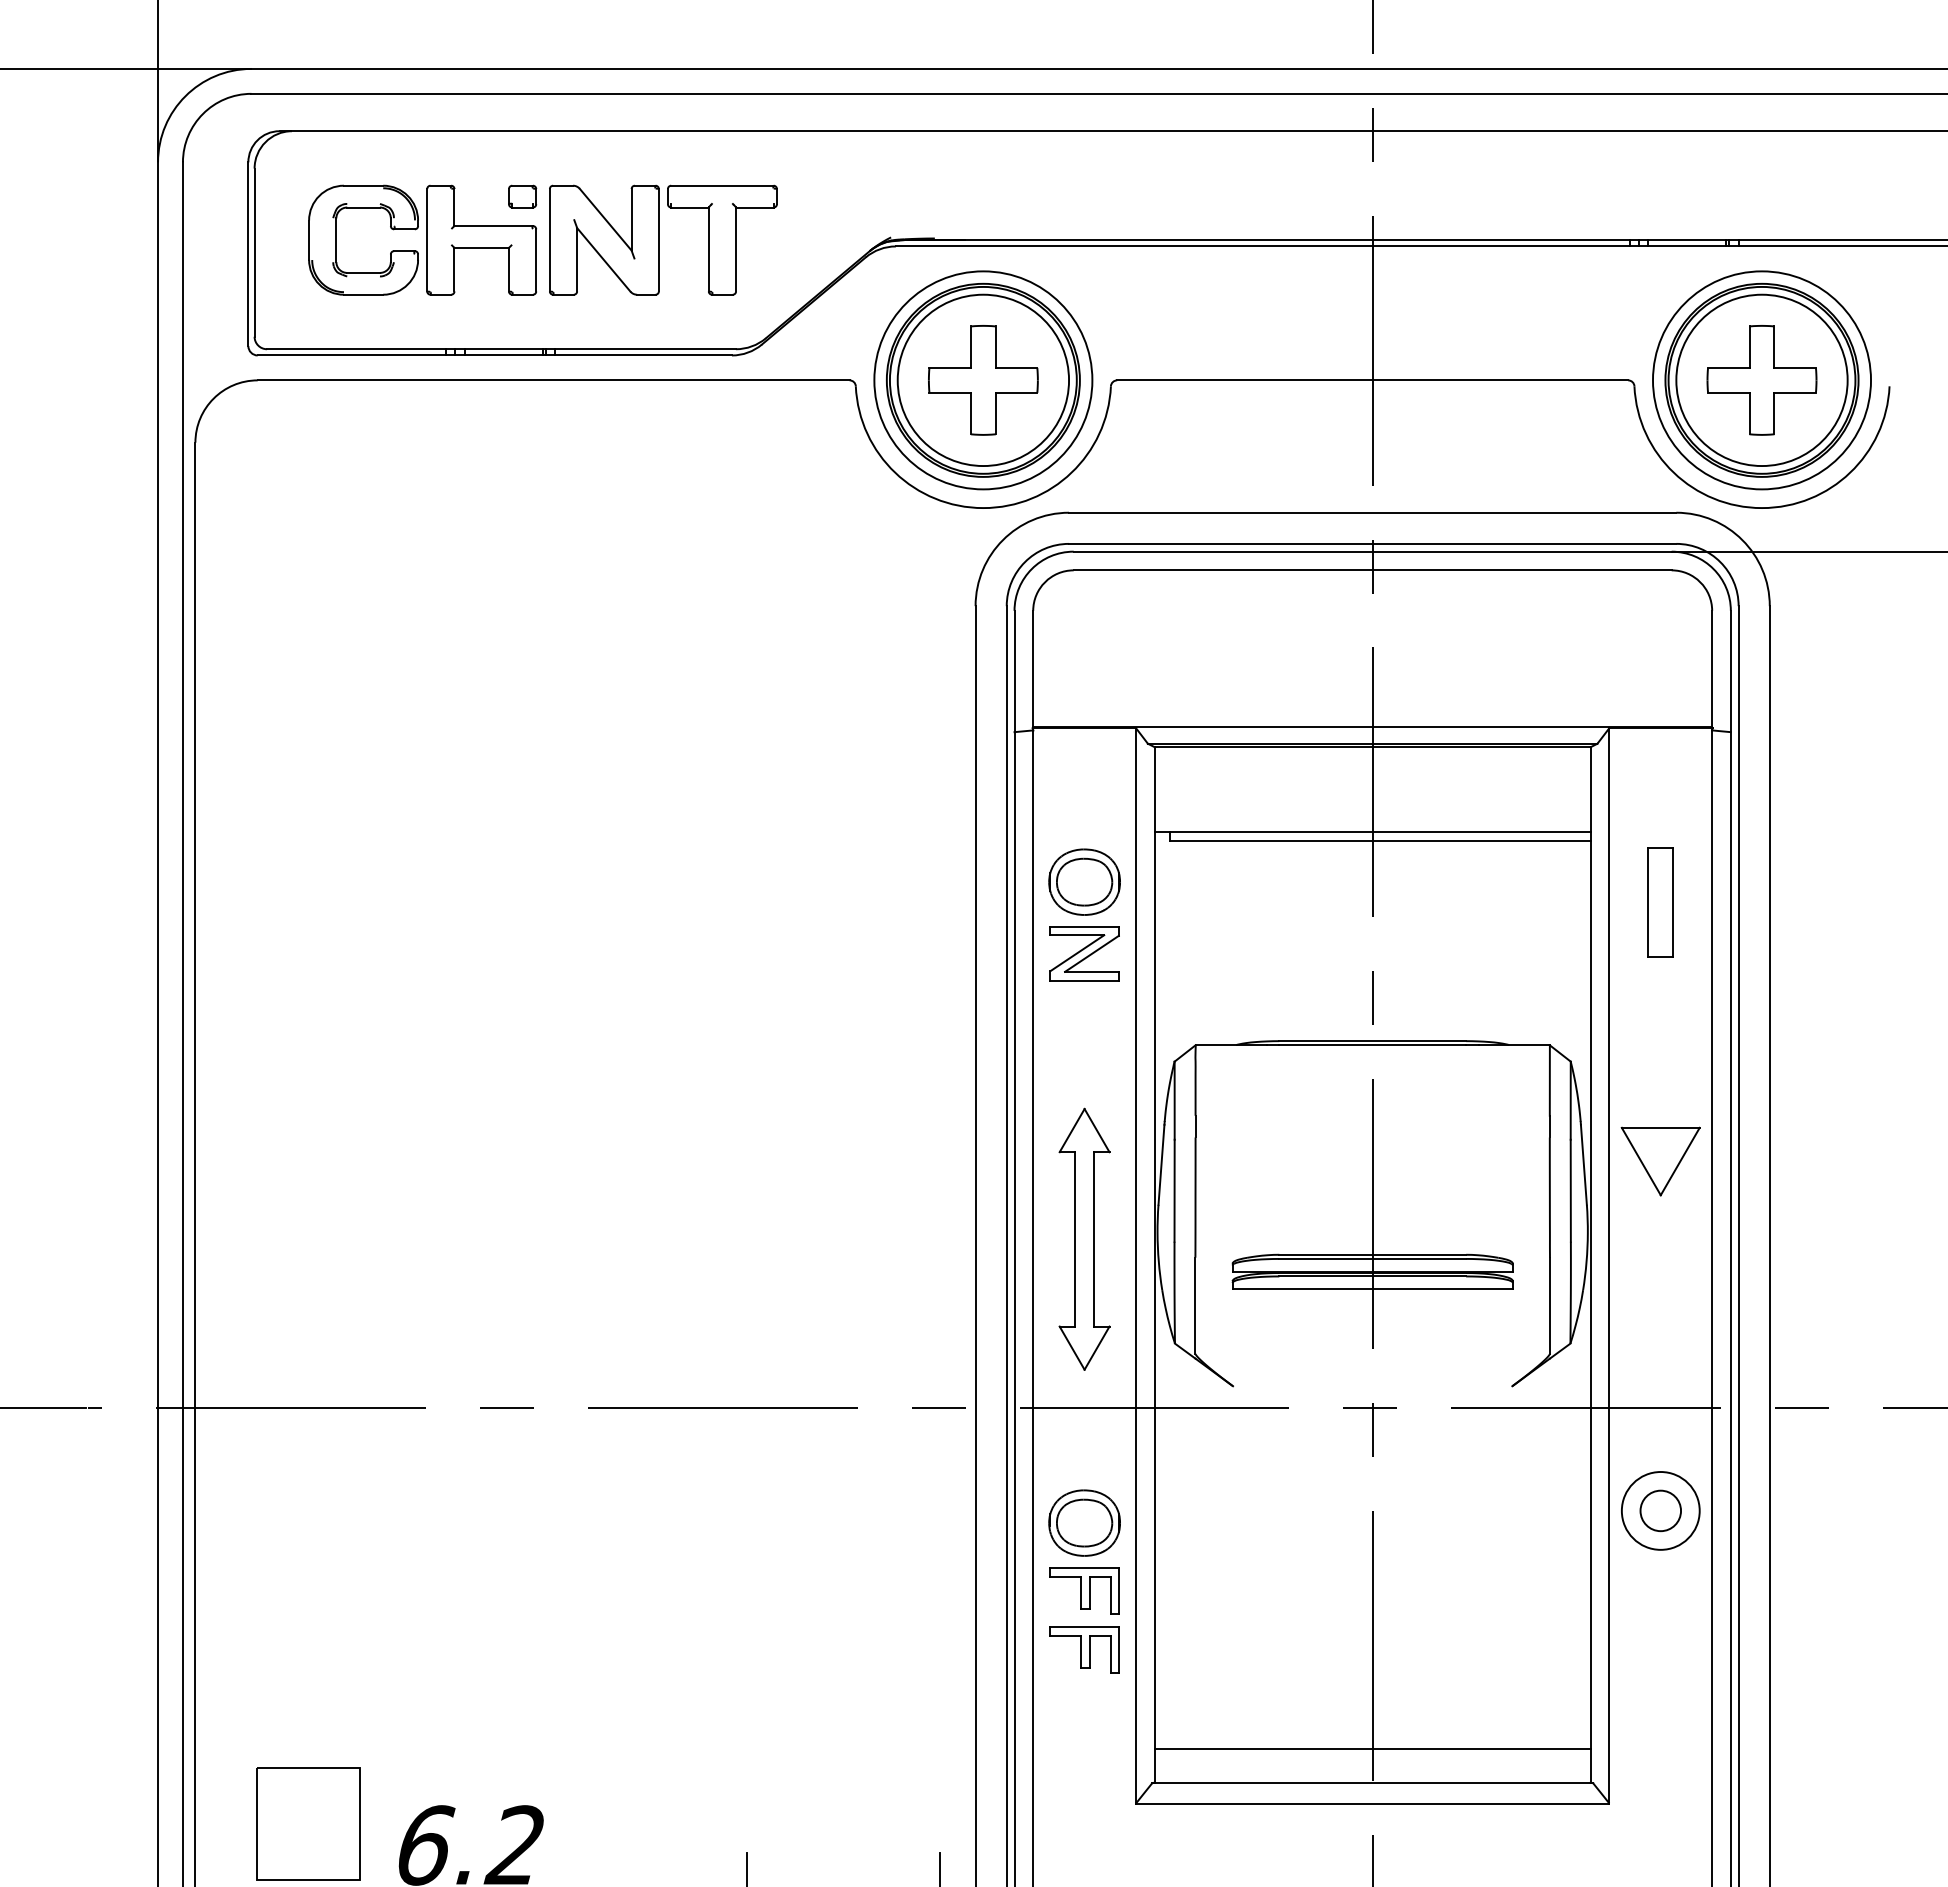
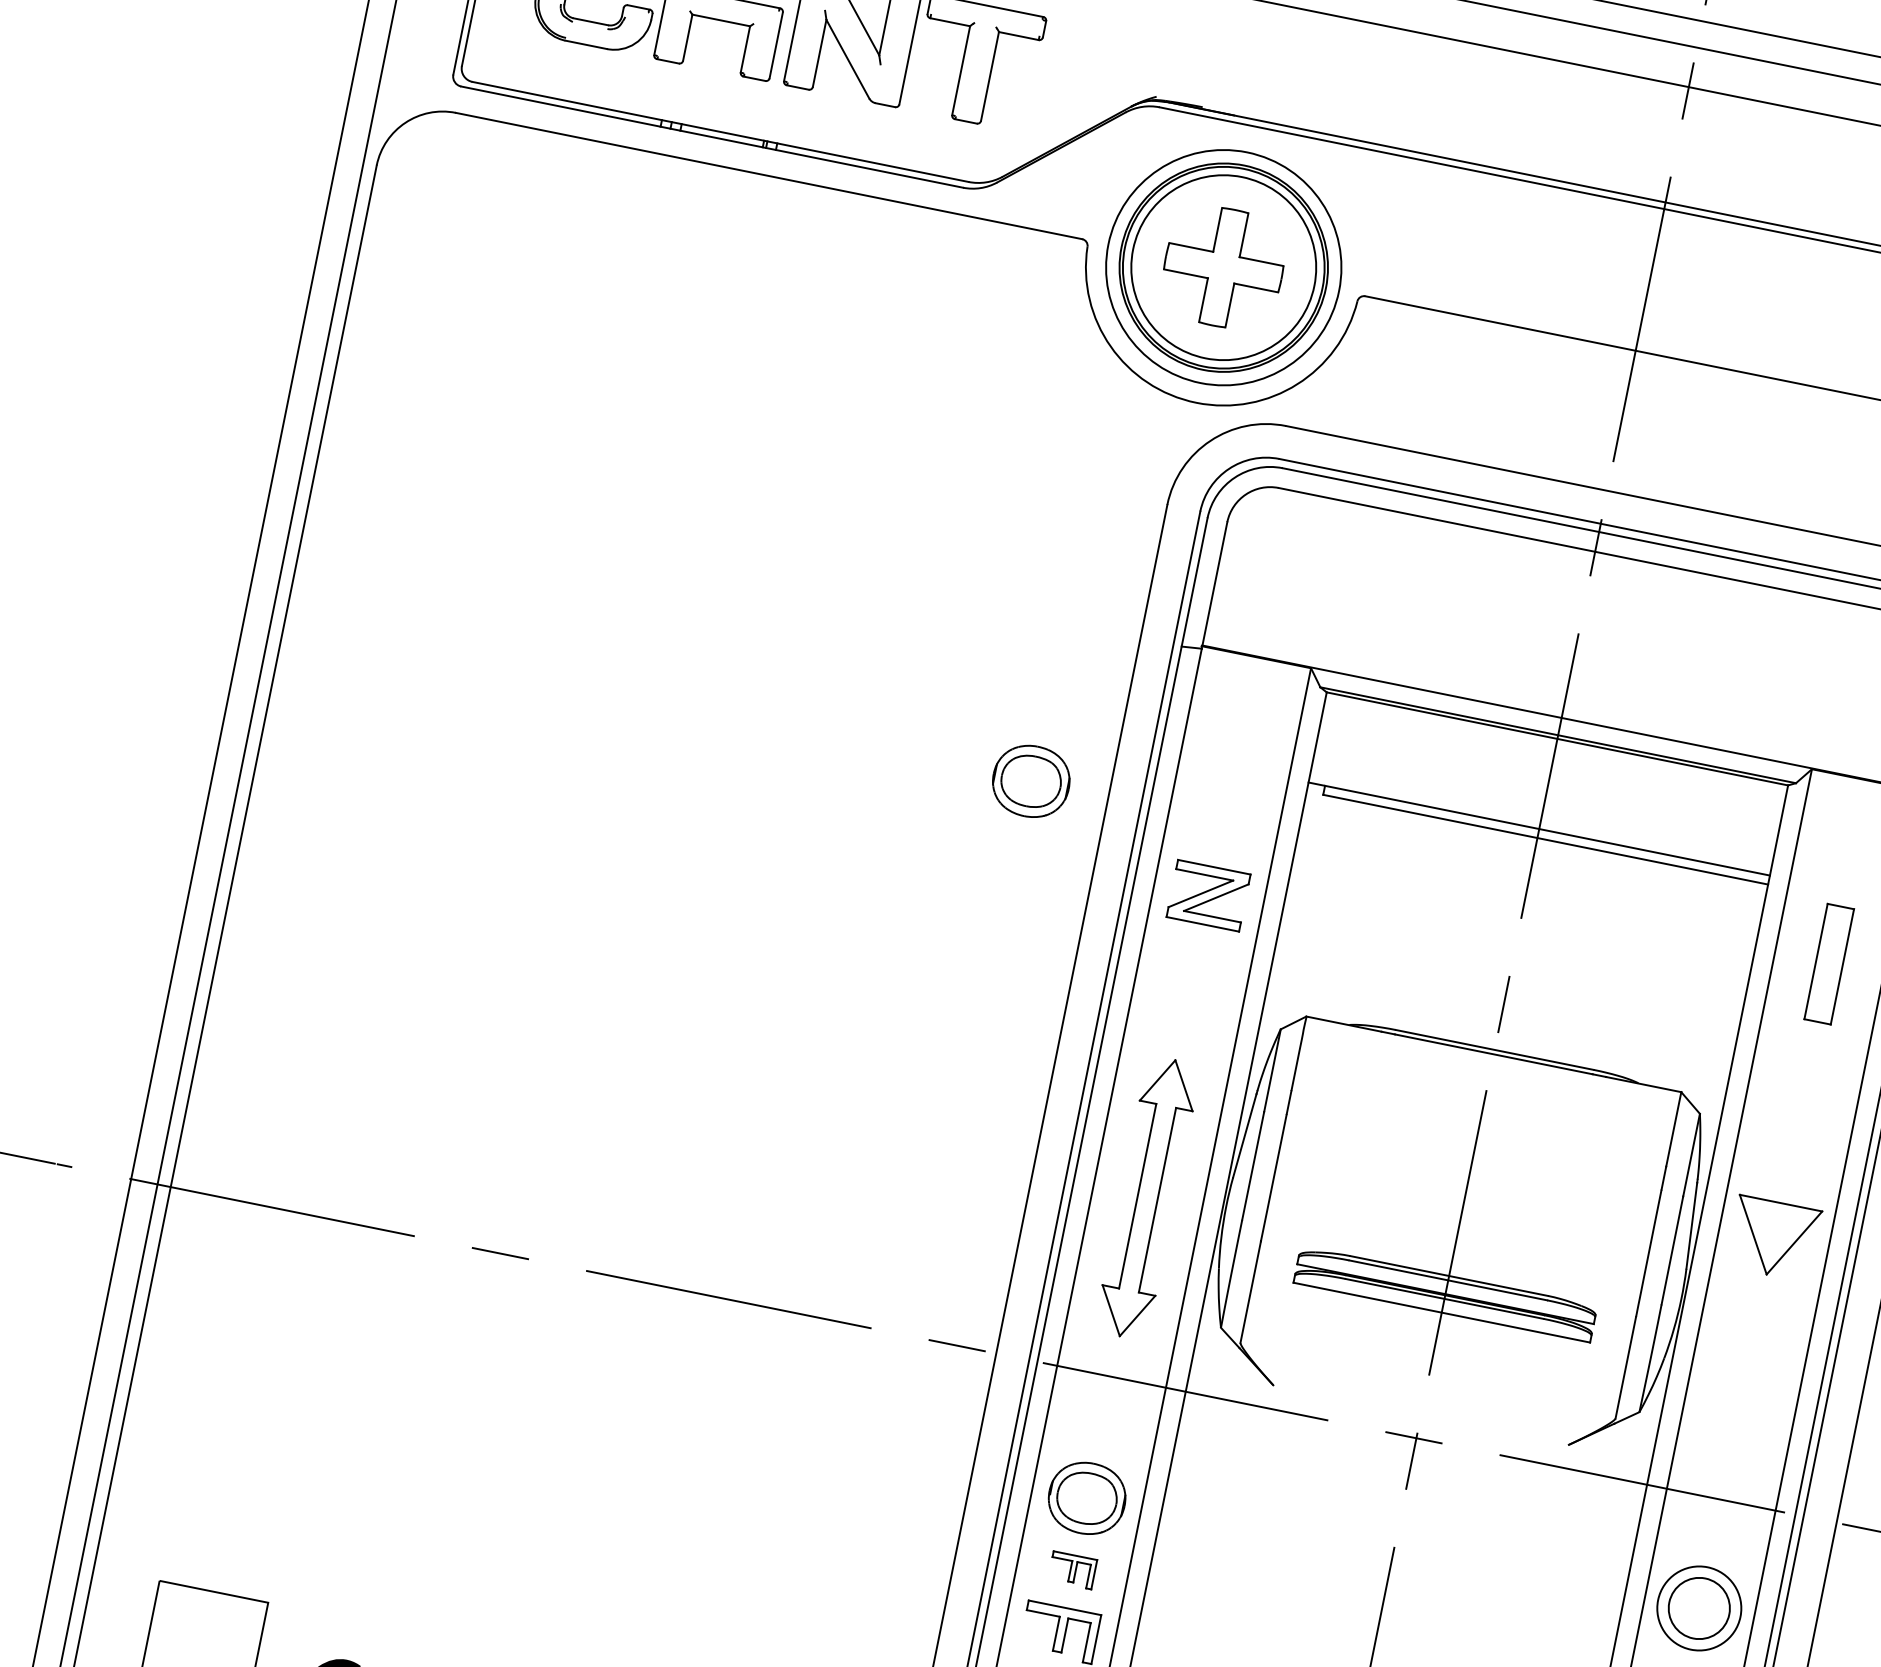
part: (1084, 881) -> (1031, 780), moved
circle: (1660, 1510) -> (1699, 1607), size x1.4
part: (1084, 1590) -> (1072, 1569), size x0.6

